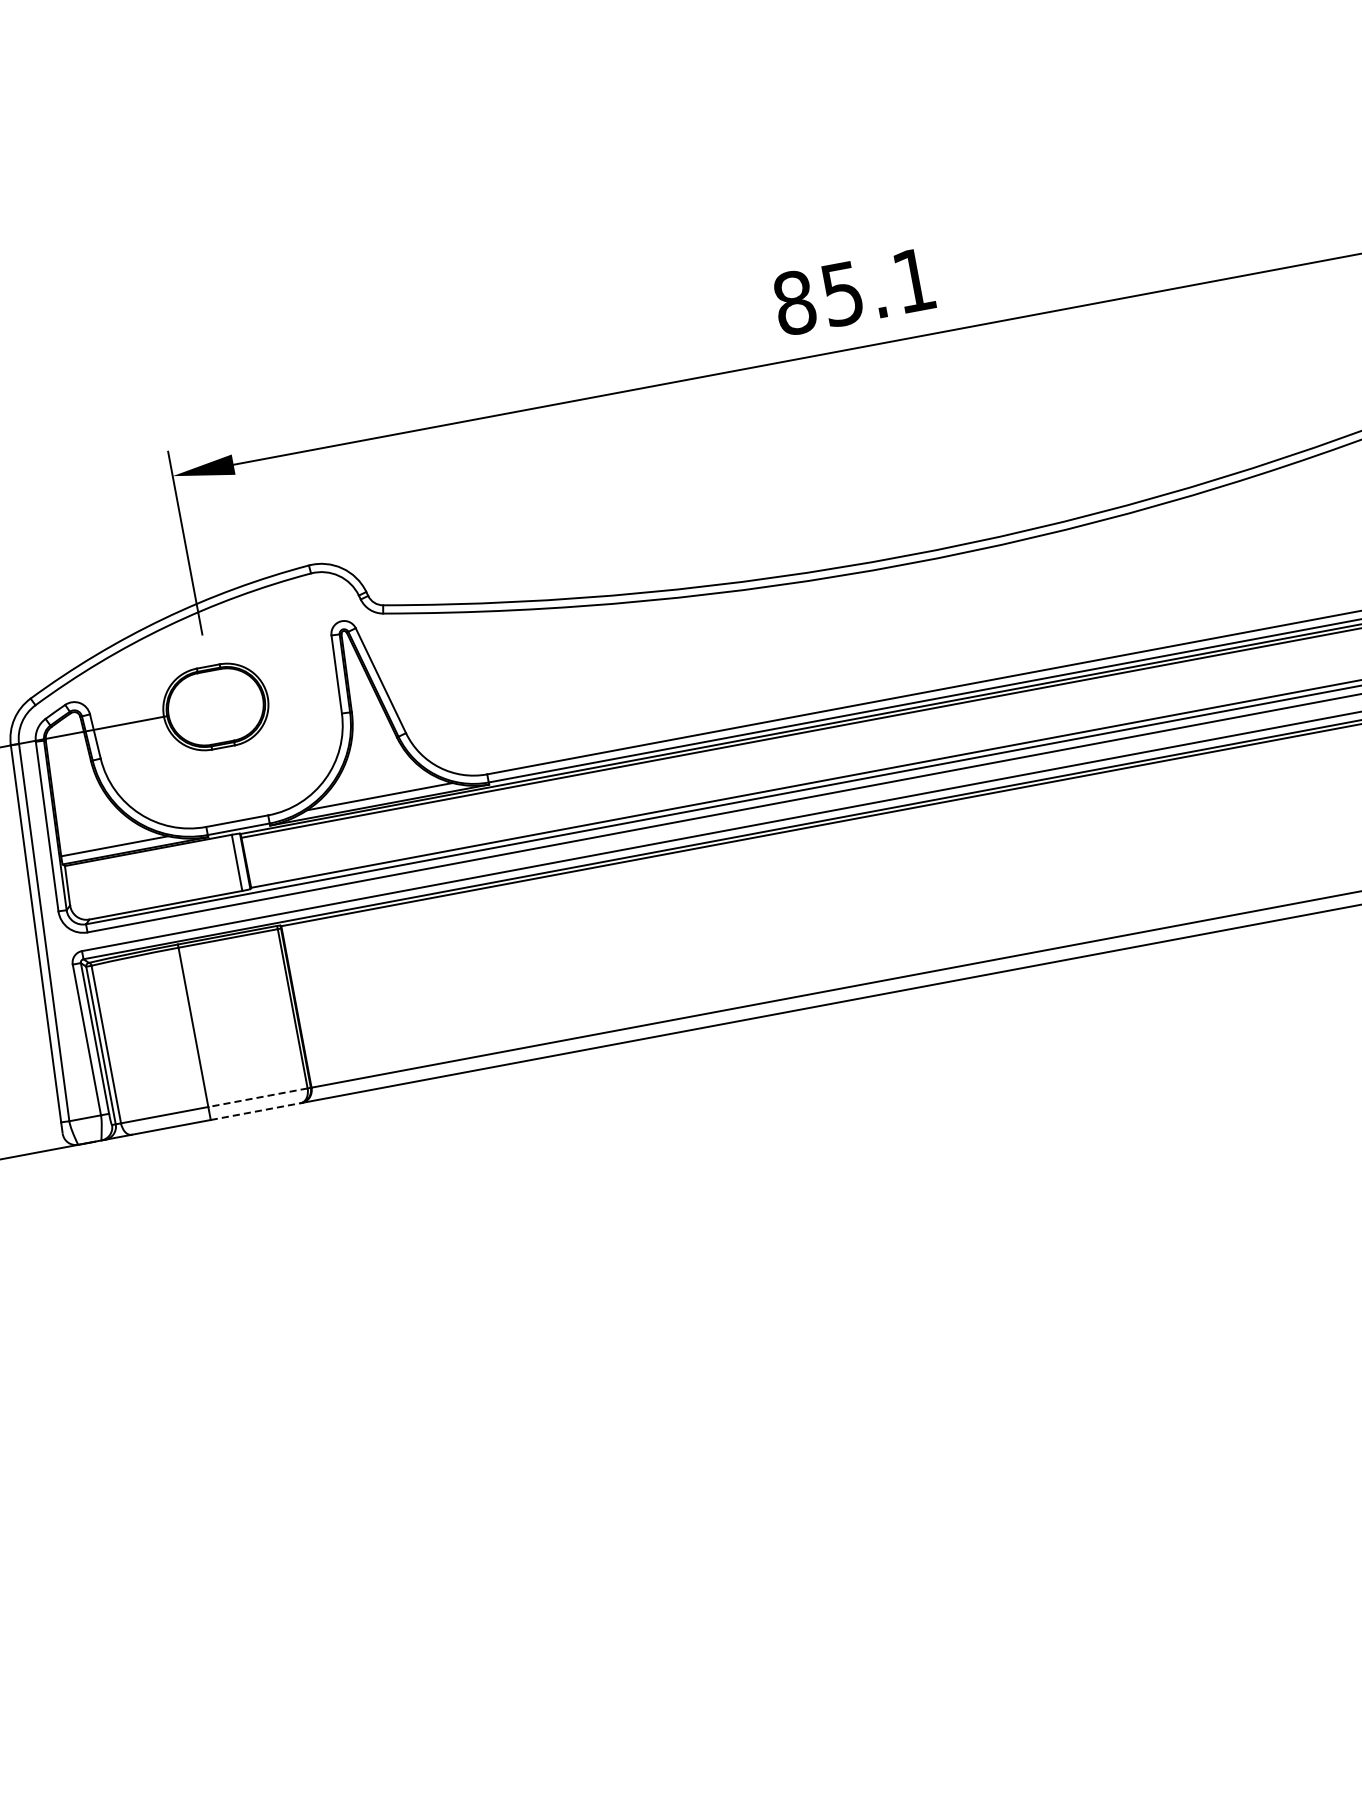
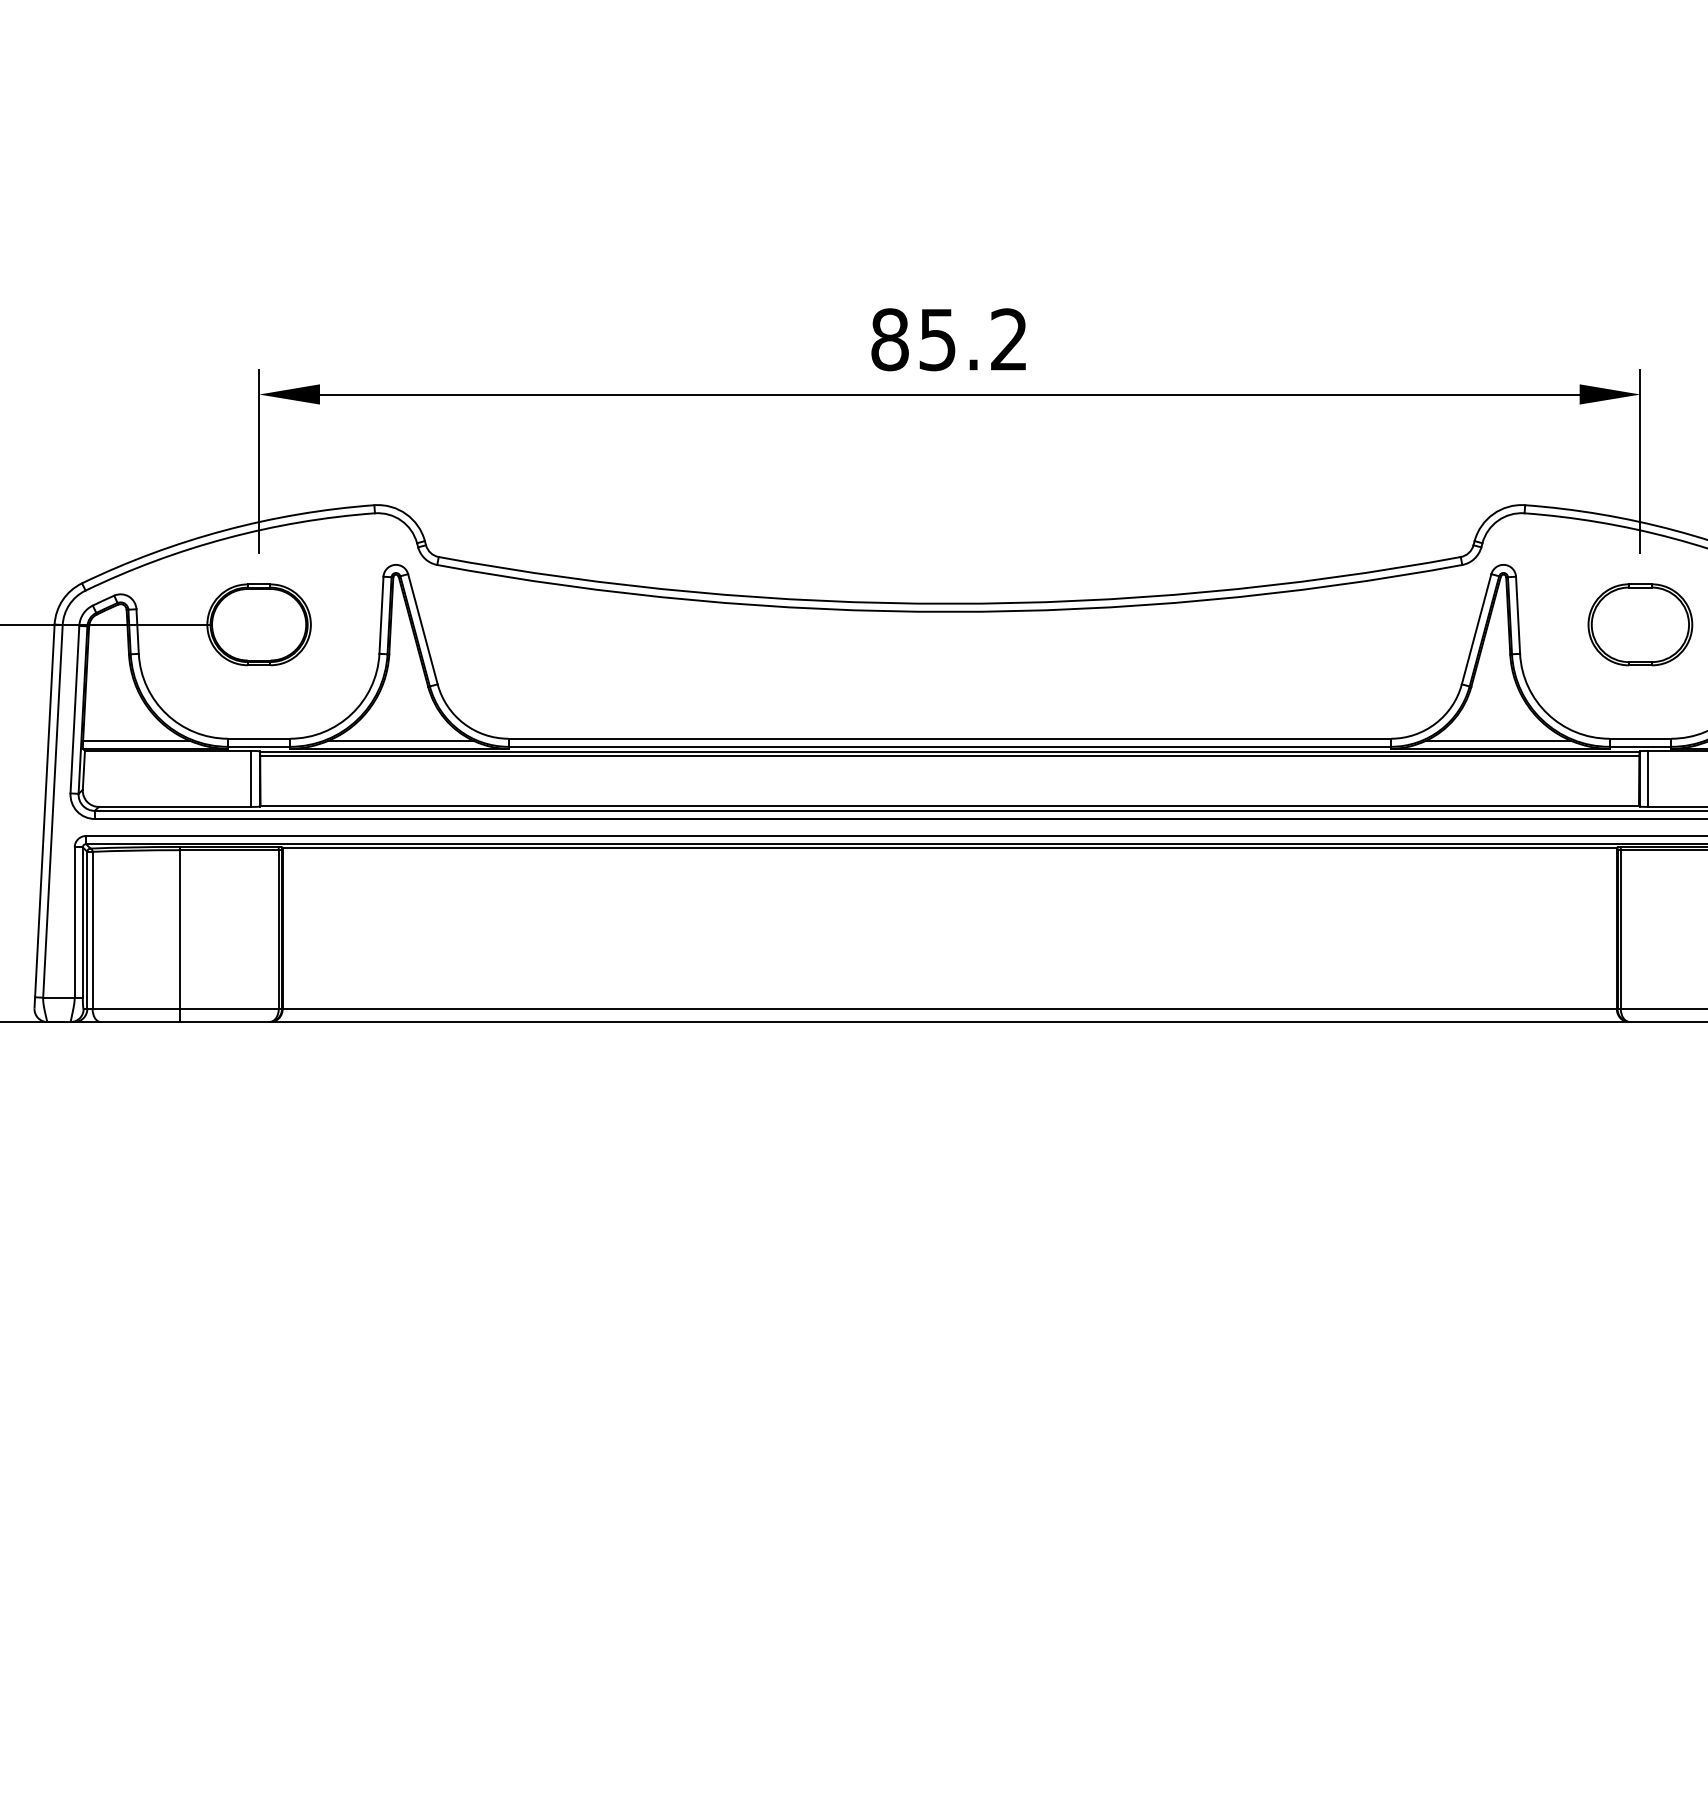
text: (913, 280) -> (1008, 339), 85.1 -> 85.2
line: (258, 1098) -> (229, 1009), dashed -> solid
line: (255, 1112) -> (224, 1022), dashed -> solid

